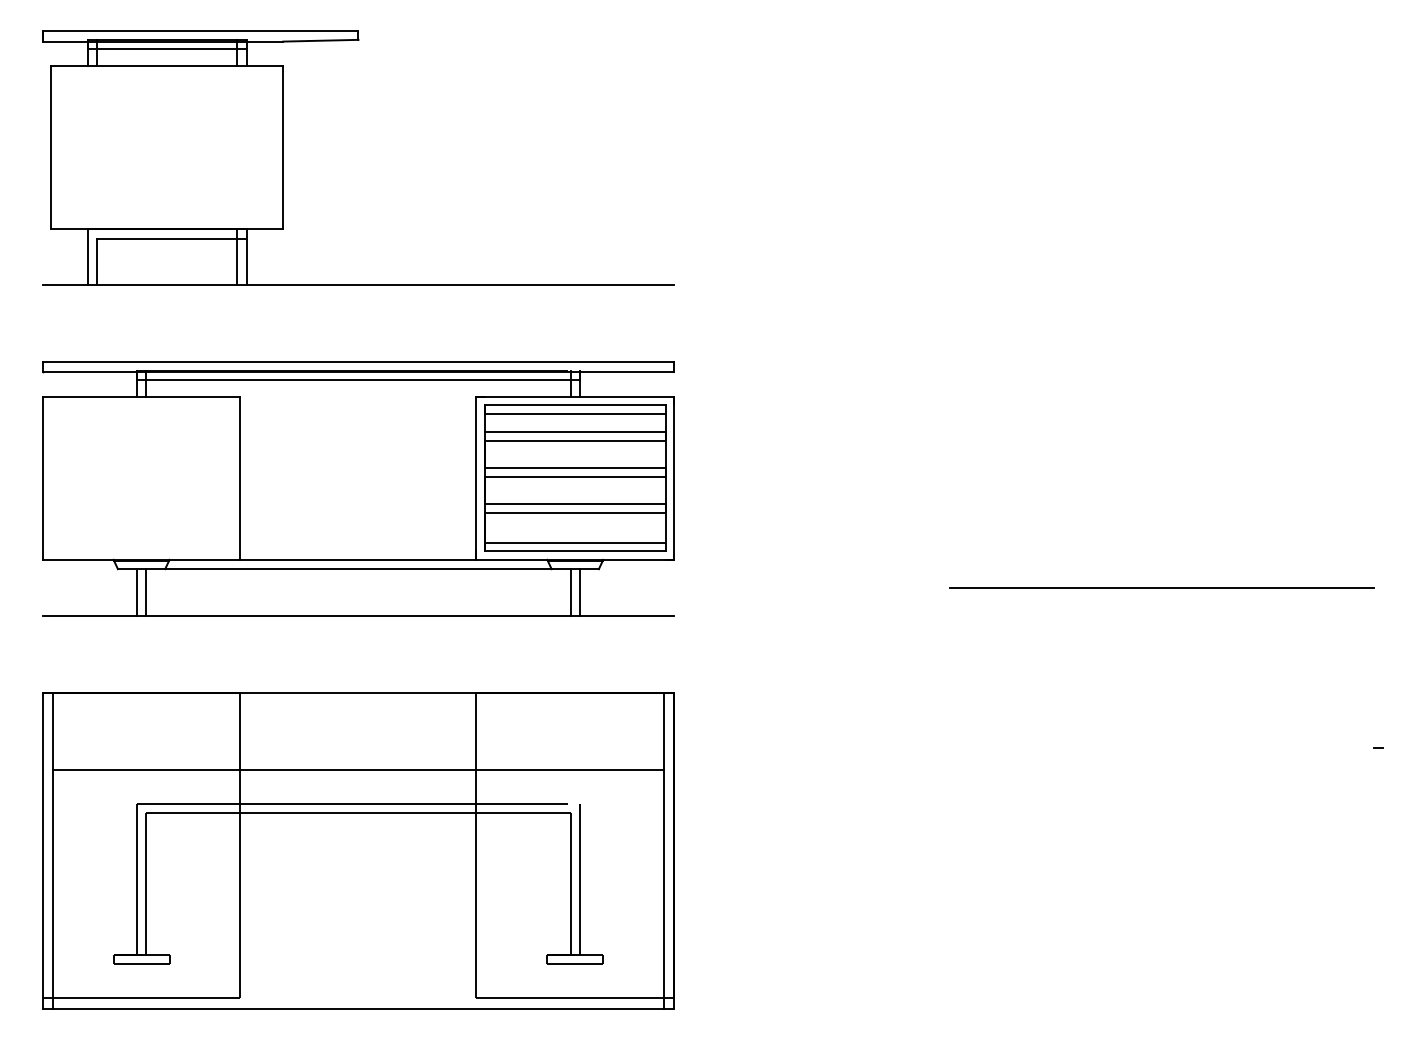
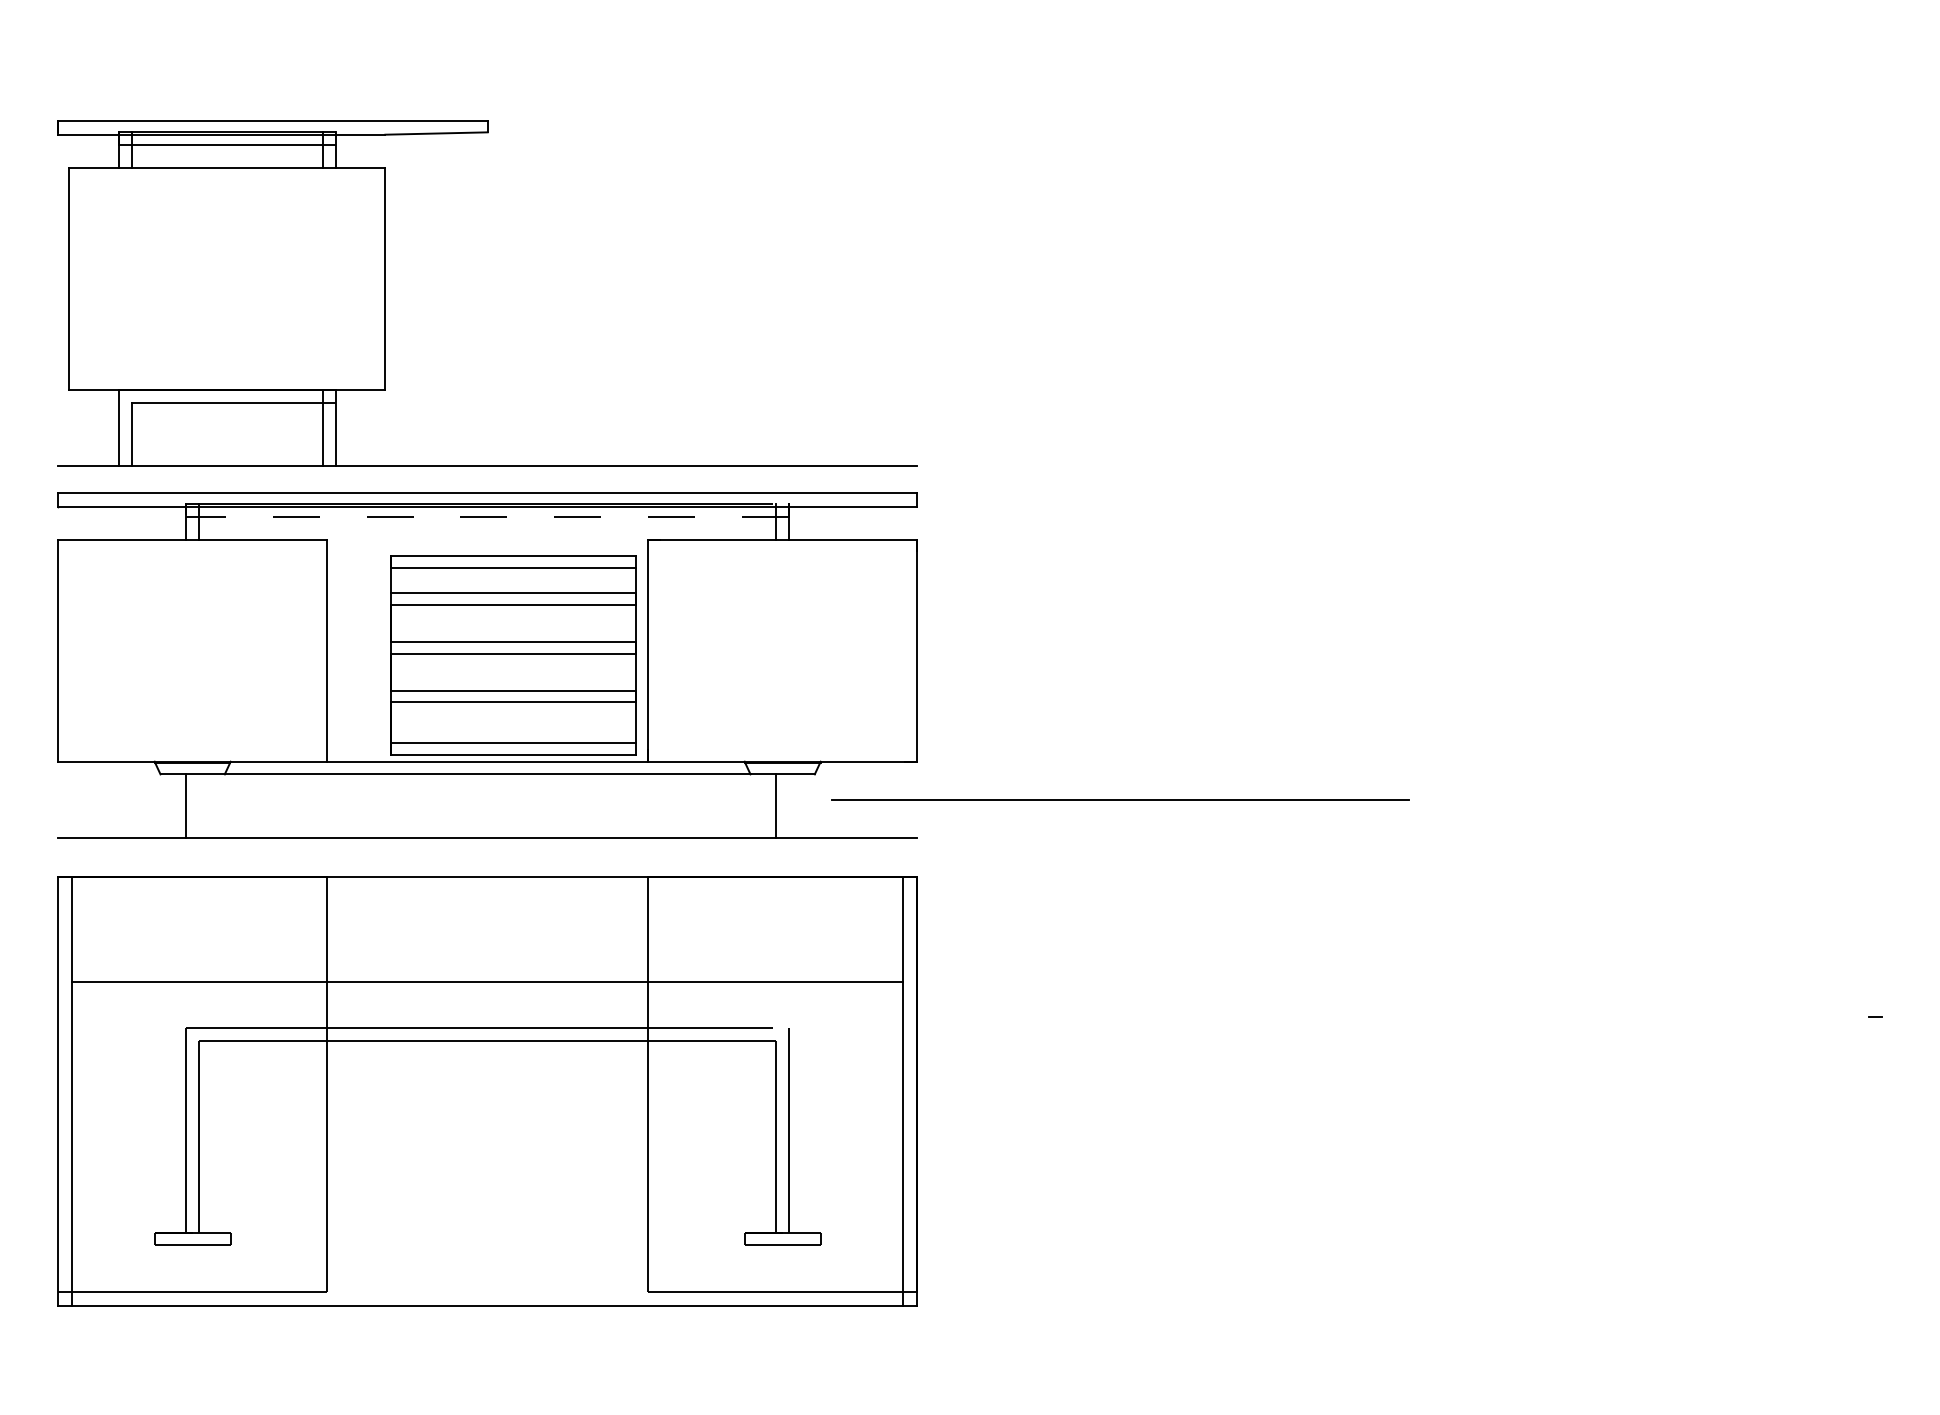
part: (283, 158) -> (385, 293), moved
line: (358, 379) -> (487, 516), solid -> dashed
part: (575, 478) -> (513, 655), moved
line: (1161, 587) -> (1120, 799), moved
line: (146, 592) -> (199, 805), removed
line: (580, 592) -> (789, 805), removed
part: (358, 850) -> (487, 1091), moved

